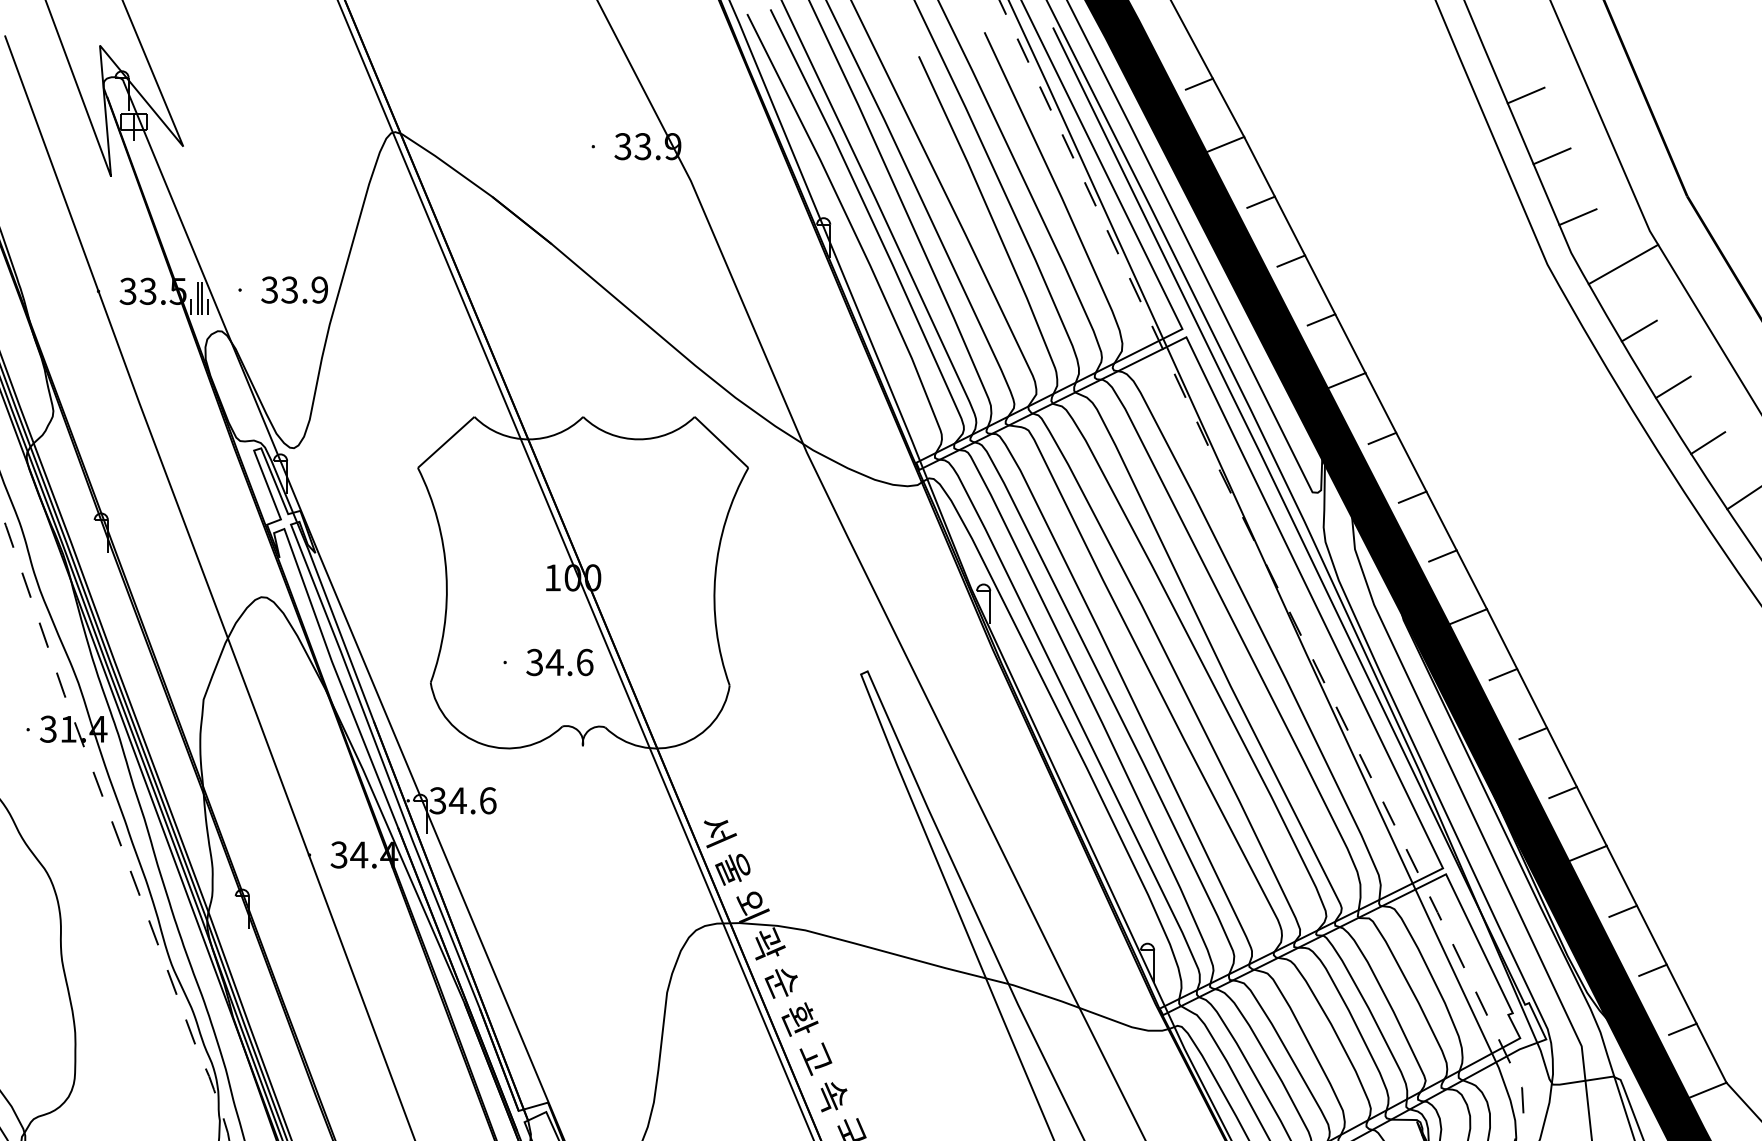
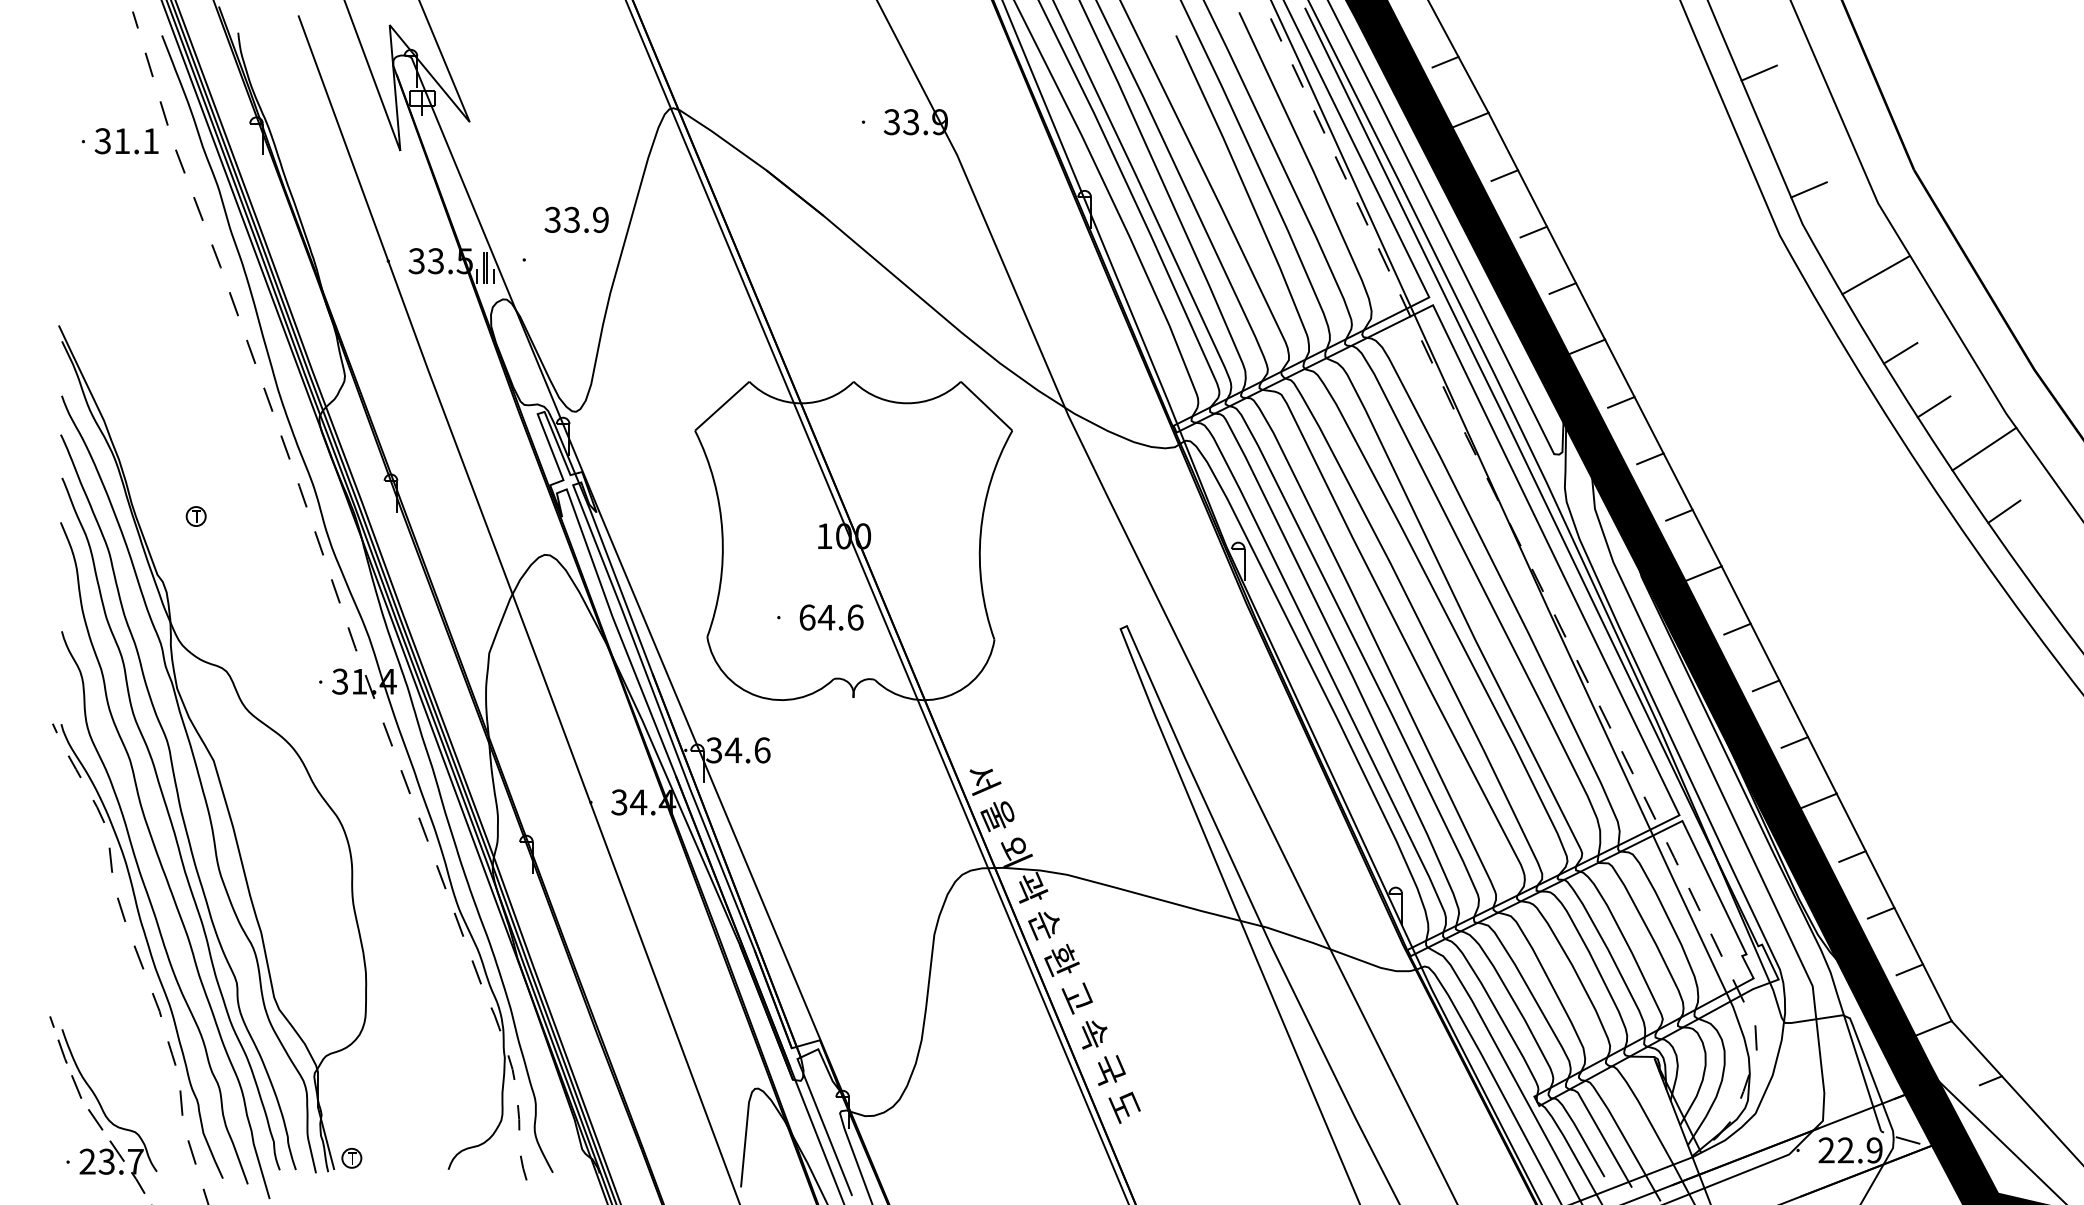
line: (1551, 156) -> (1783, 131), removed
line: (1623, 264) -> (1875, 275), moved
text: (294, 289) -> (576, 219), moved
line: (1638, 331) -> (1867, 299), removed
text: (535, 662) -> (807, 617), 34.6 -> 64.6

